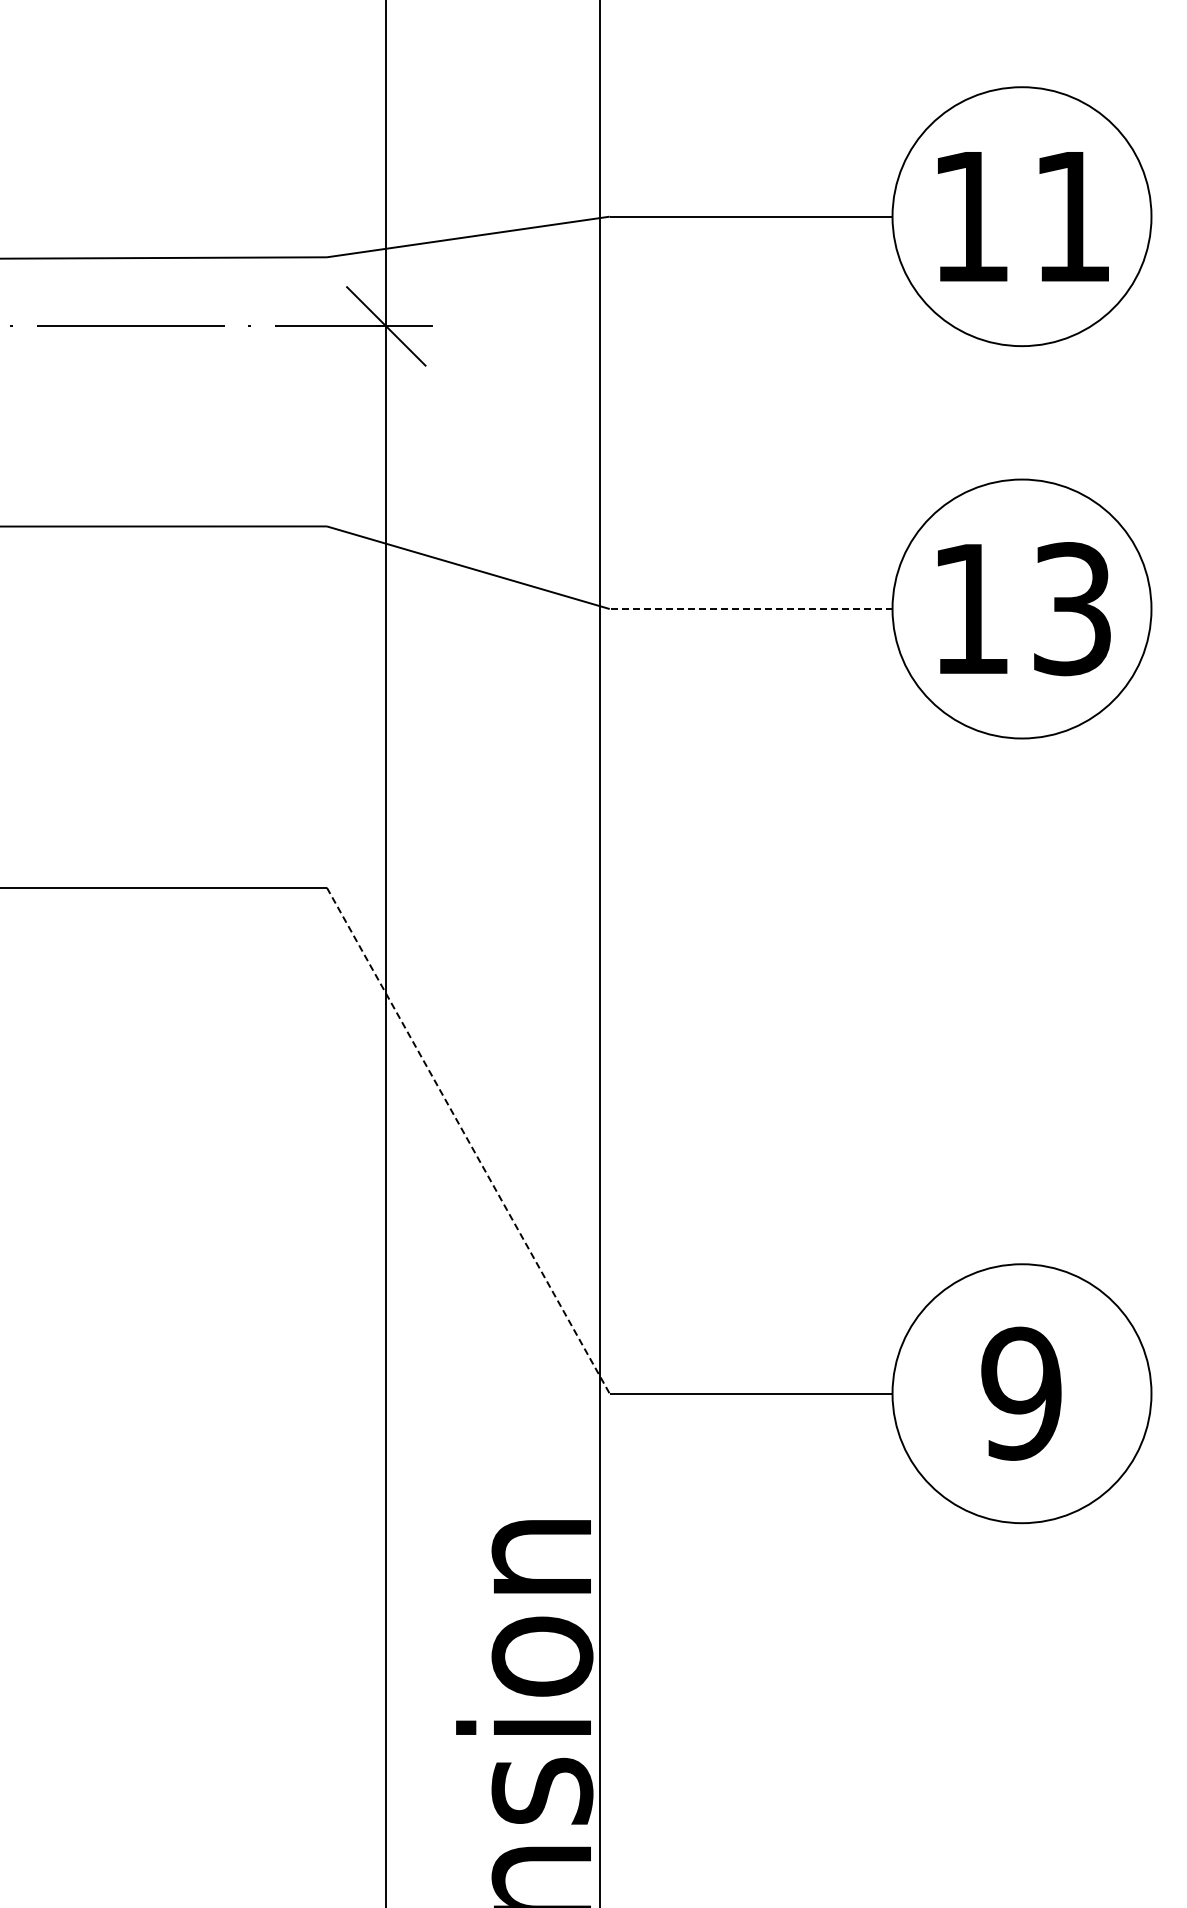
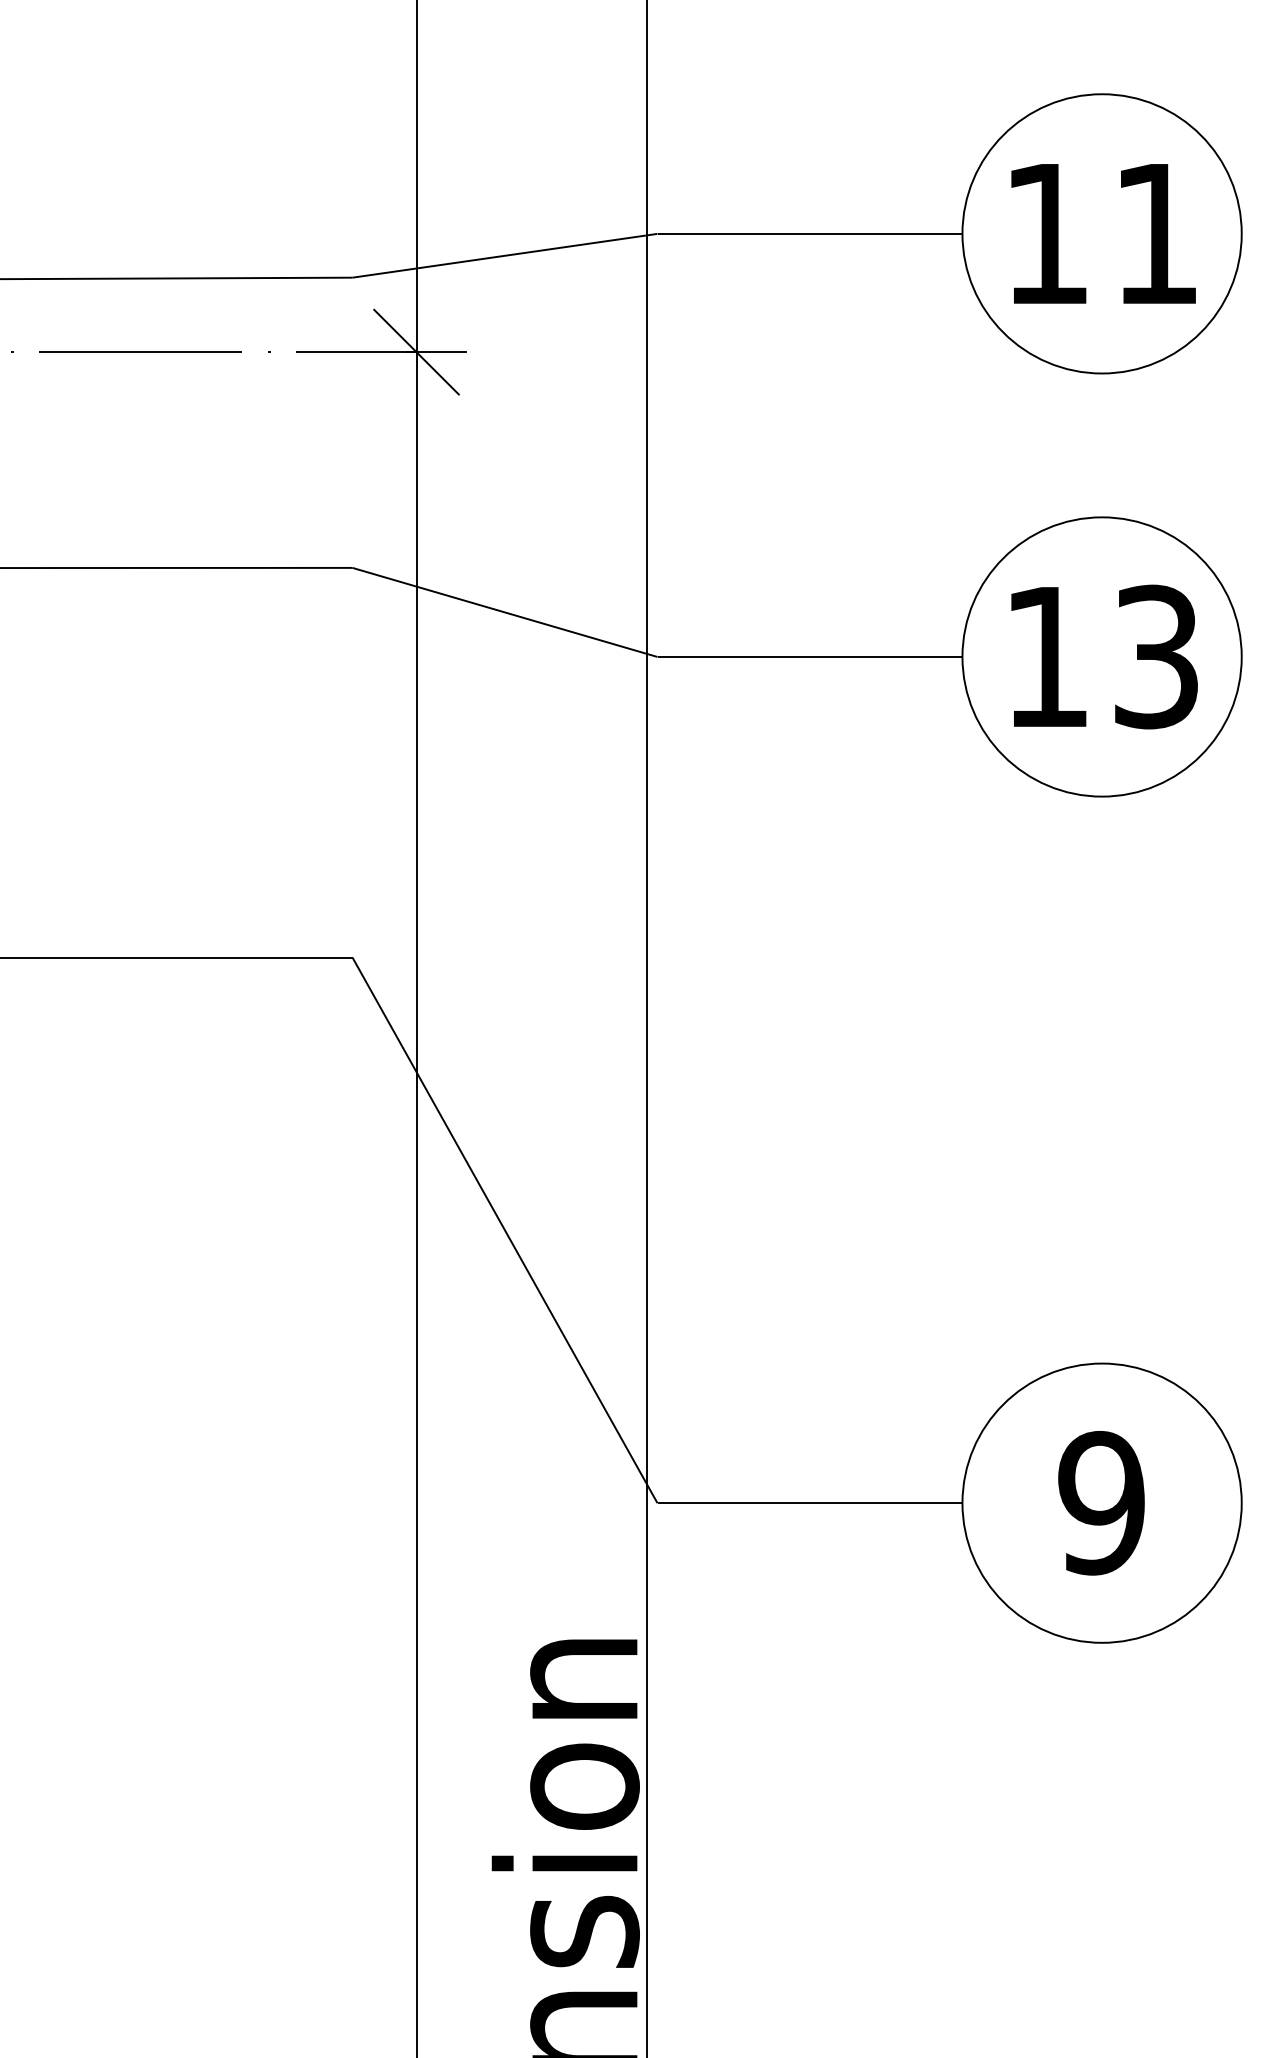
line: (750, 609) -> (809, 657), dashed -> solid
line: (468, 1140) -> (505, 1230), dashed -> solid

